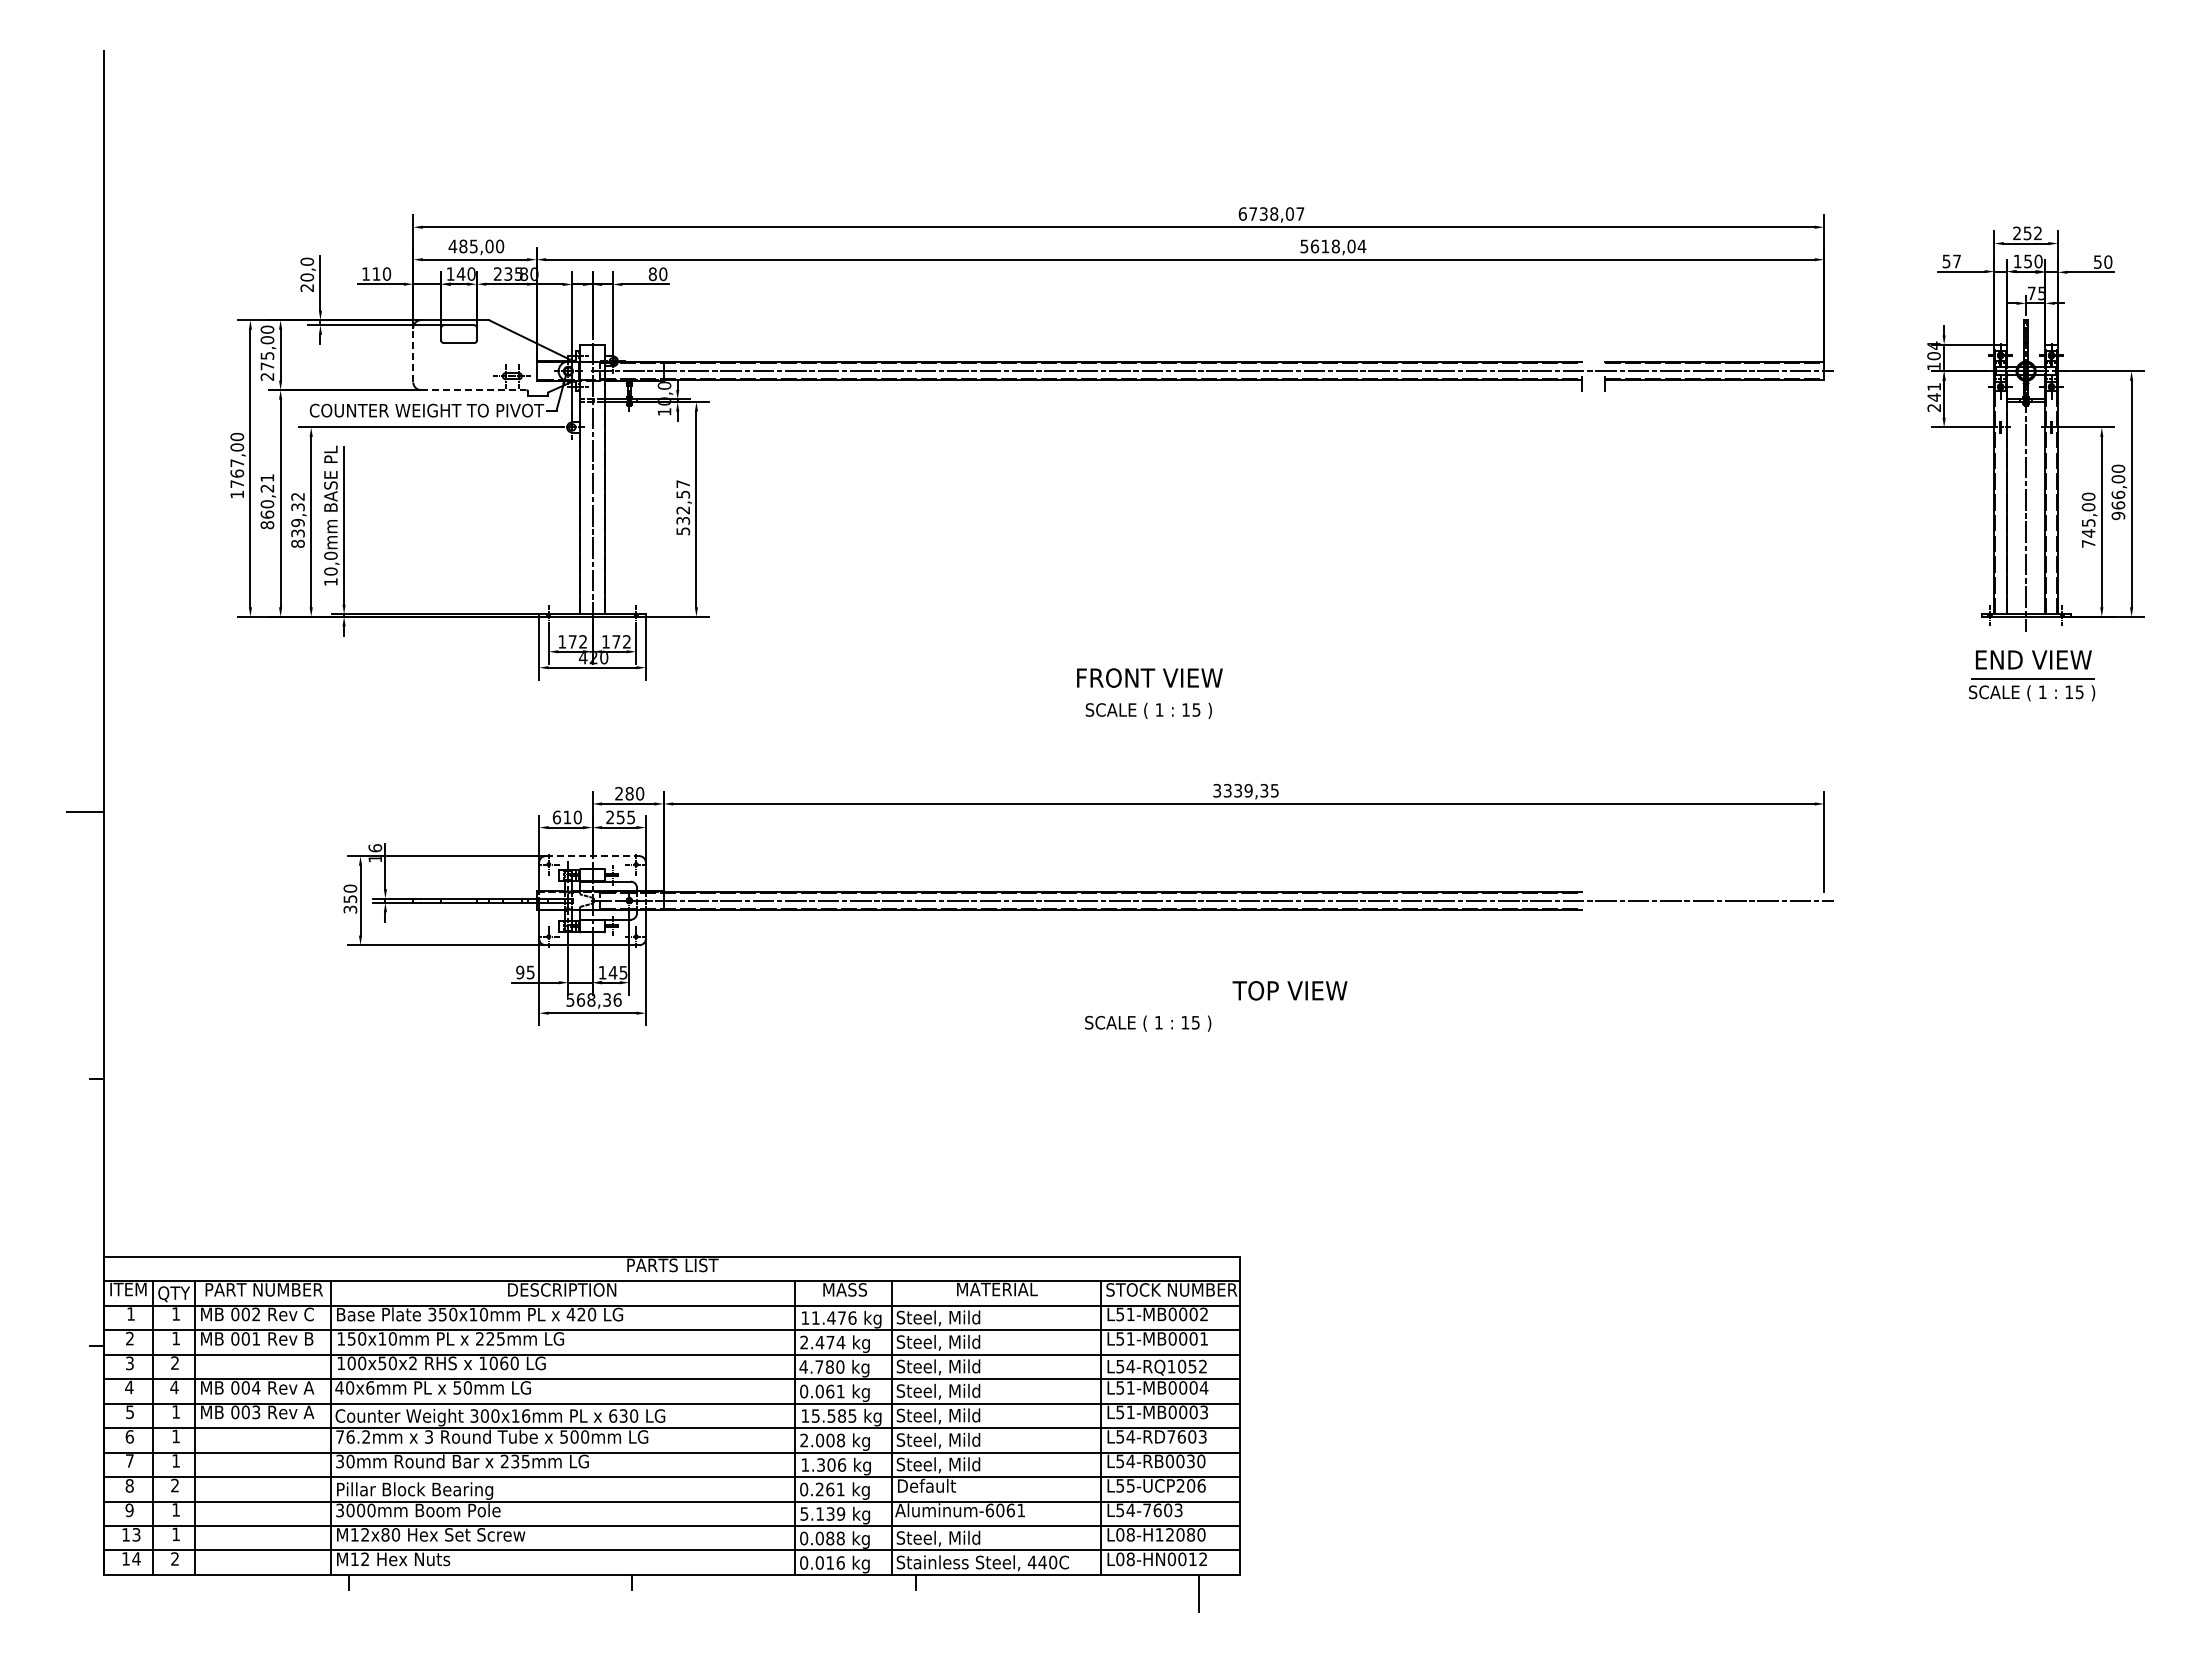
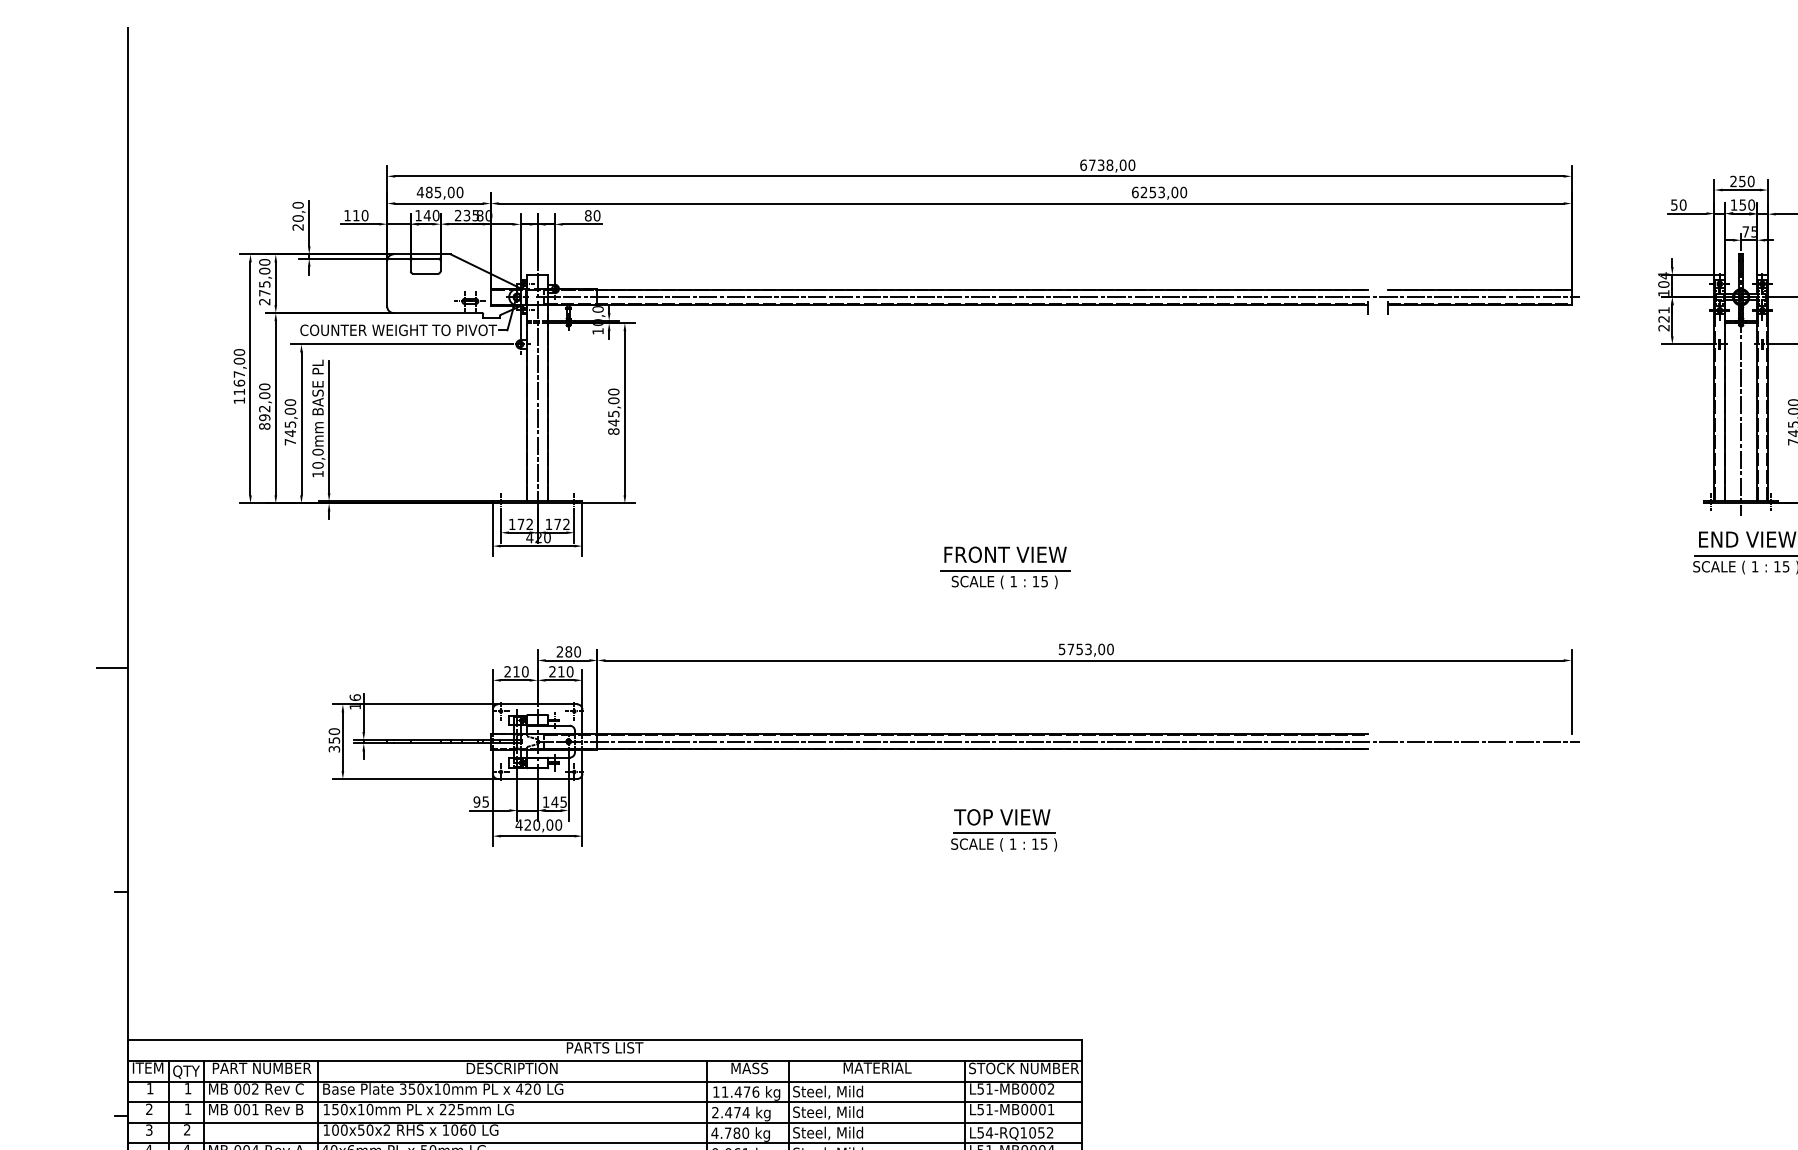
text: (1300, 213) -> (1132, 164), 6738,07 -> 6738,00
text: (2038, 233) -> (1751, 181), 252 -> 250
text: (1333, 246) -> (1159, 192), 5618,04 -> 6253,00
text: (1957, 261) -> (1683, 205), 57 -> 50
line: (413, 354) -> (387, 283), dashed -> solid
line: (473, 390) -> (437, 313), dashed -> solid
text: (1933, 397) -> (1663, 319), 241 -> 221
text: (236, 483) -> (238, 391), 1767,00 -> 1167,00
text: (267, 496) -> (264, 402), 860,21 -> 892,00
text: (683, 507) -> (614, 411), 532,57 -> 845,00
text: (297, 519) -> (289, 421), 839,32 -> 745,00
line: (1149, 696) -> (1005, 570), added
text: (1245, 790) -> (1085, 649), 3339,35 -> 5753,00
text: (556, 817) -> (507, 671), 610 -> 210
text: (625, 817) -> (565, 671), 255 -> 210
line: (593, 856) -> (538, 704), dashed -> solid
text: (1289, 990) -> (1001, 817), moved
text: (593, 999) -> (538, 824), 568,36 -> 420,00
line: (1148, 1009) -> (1004, 833), added

